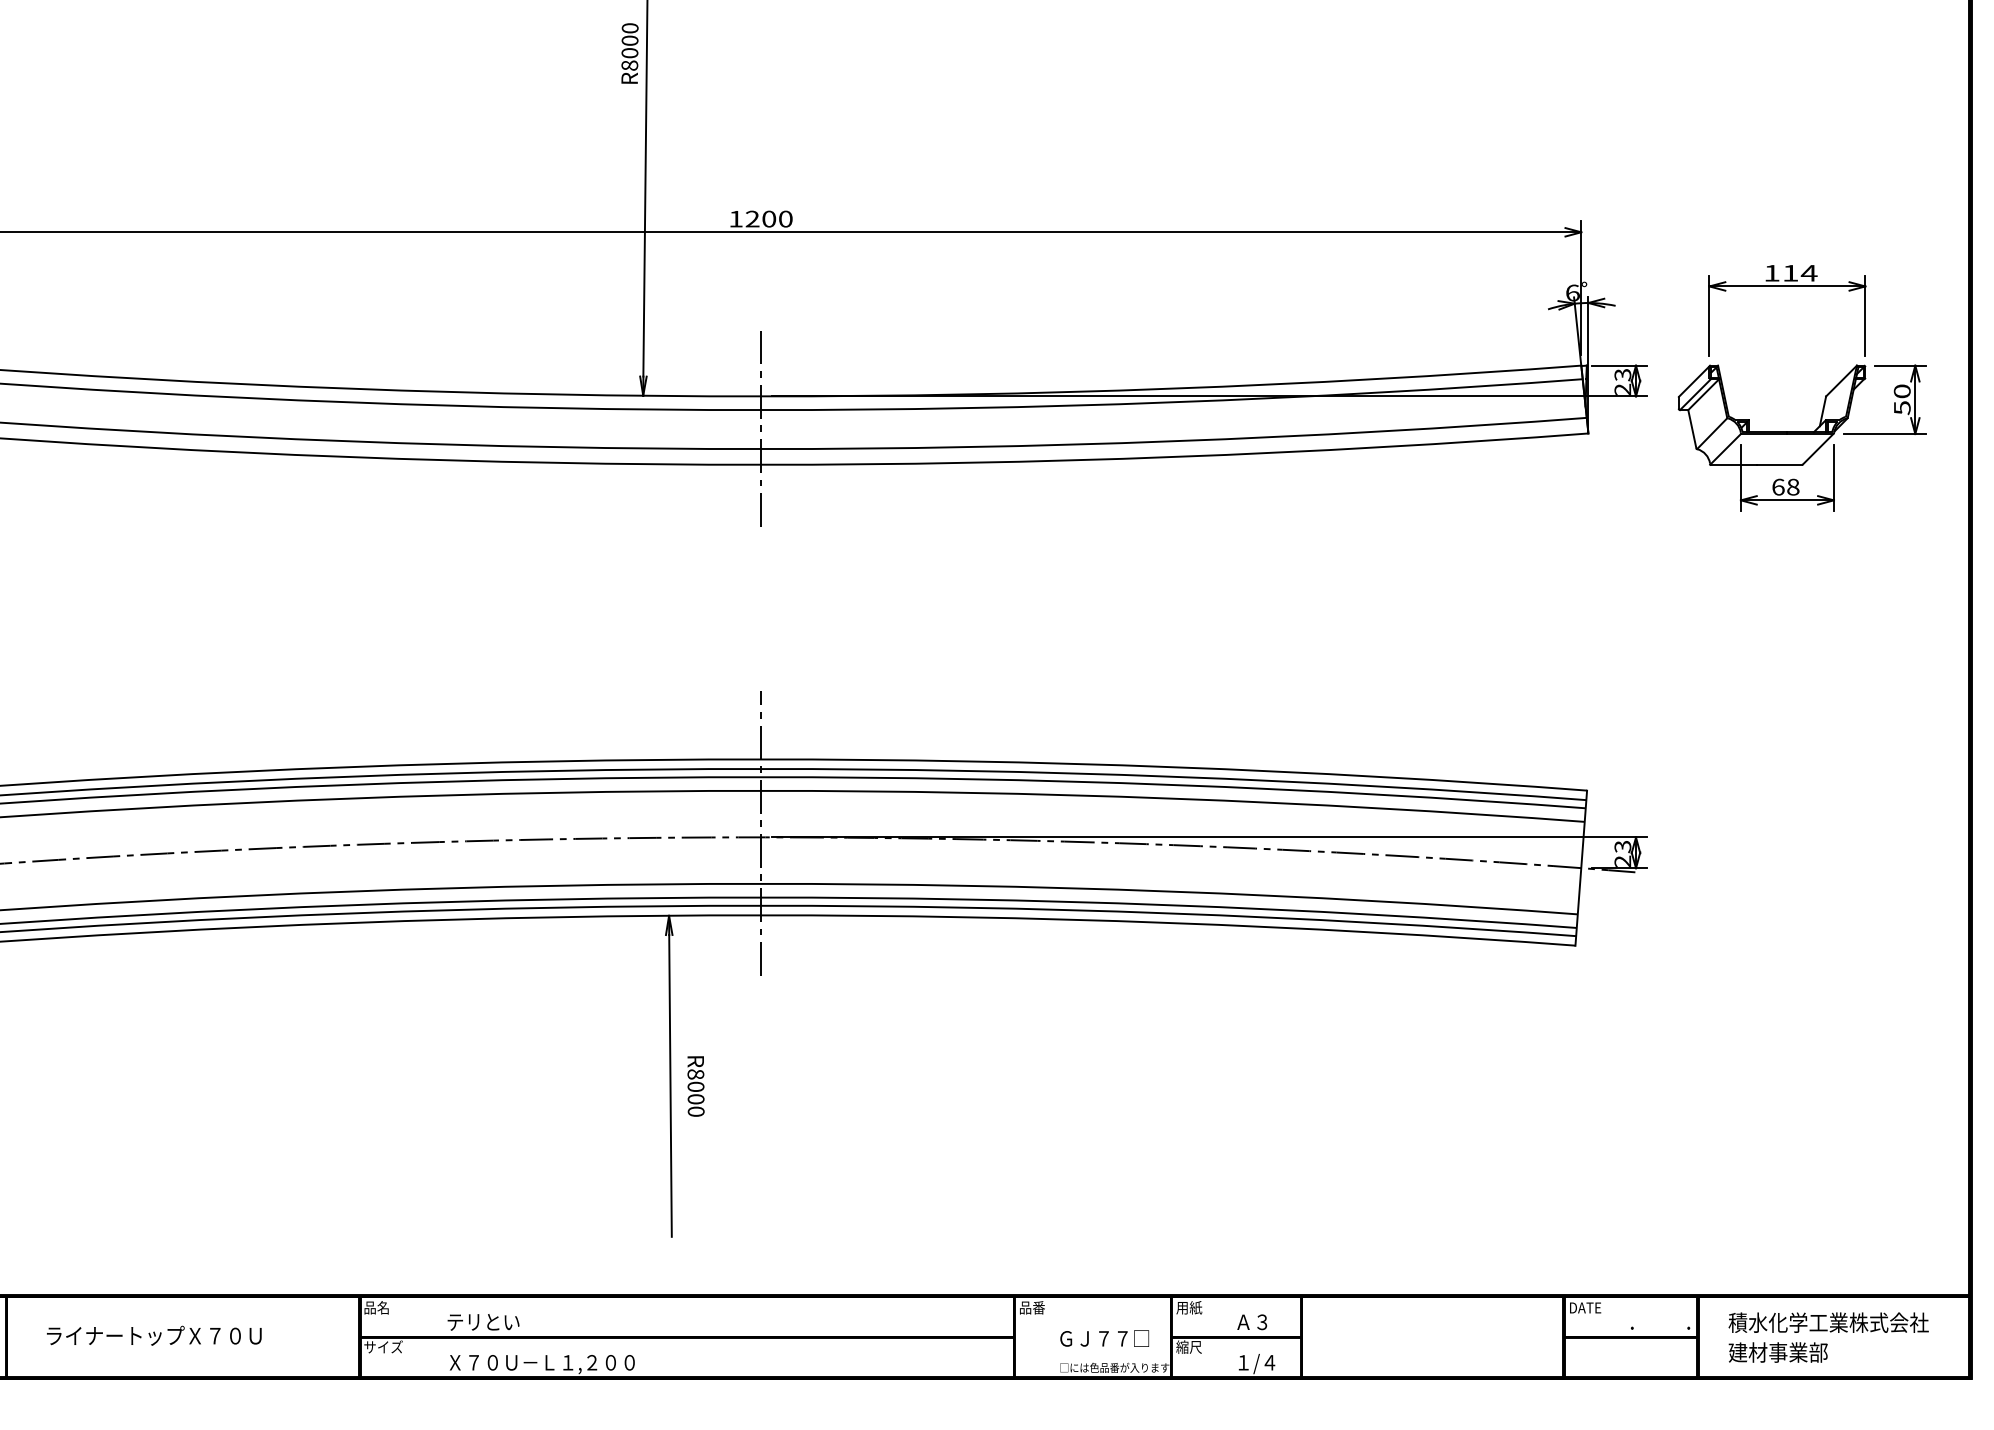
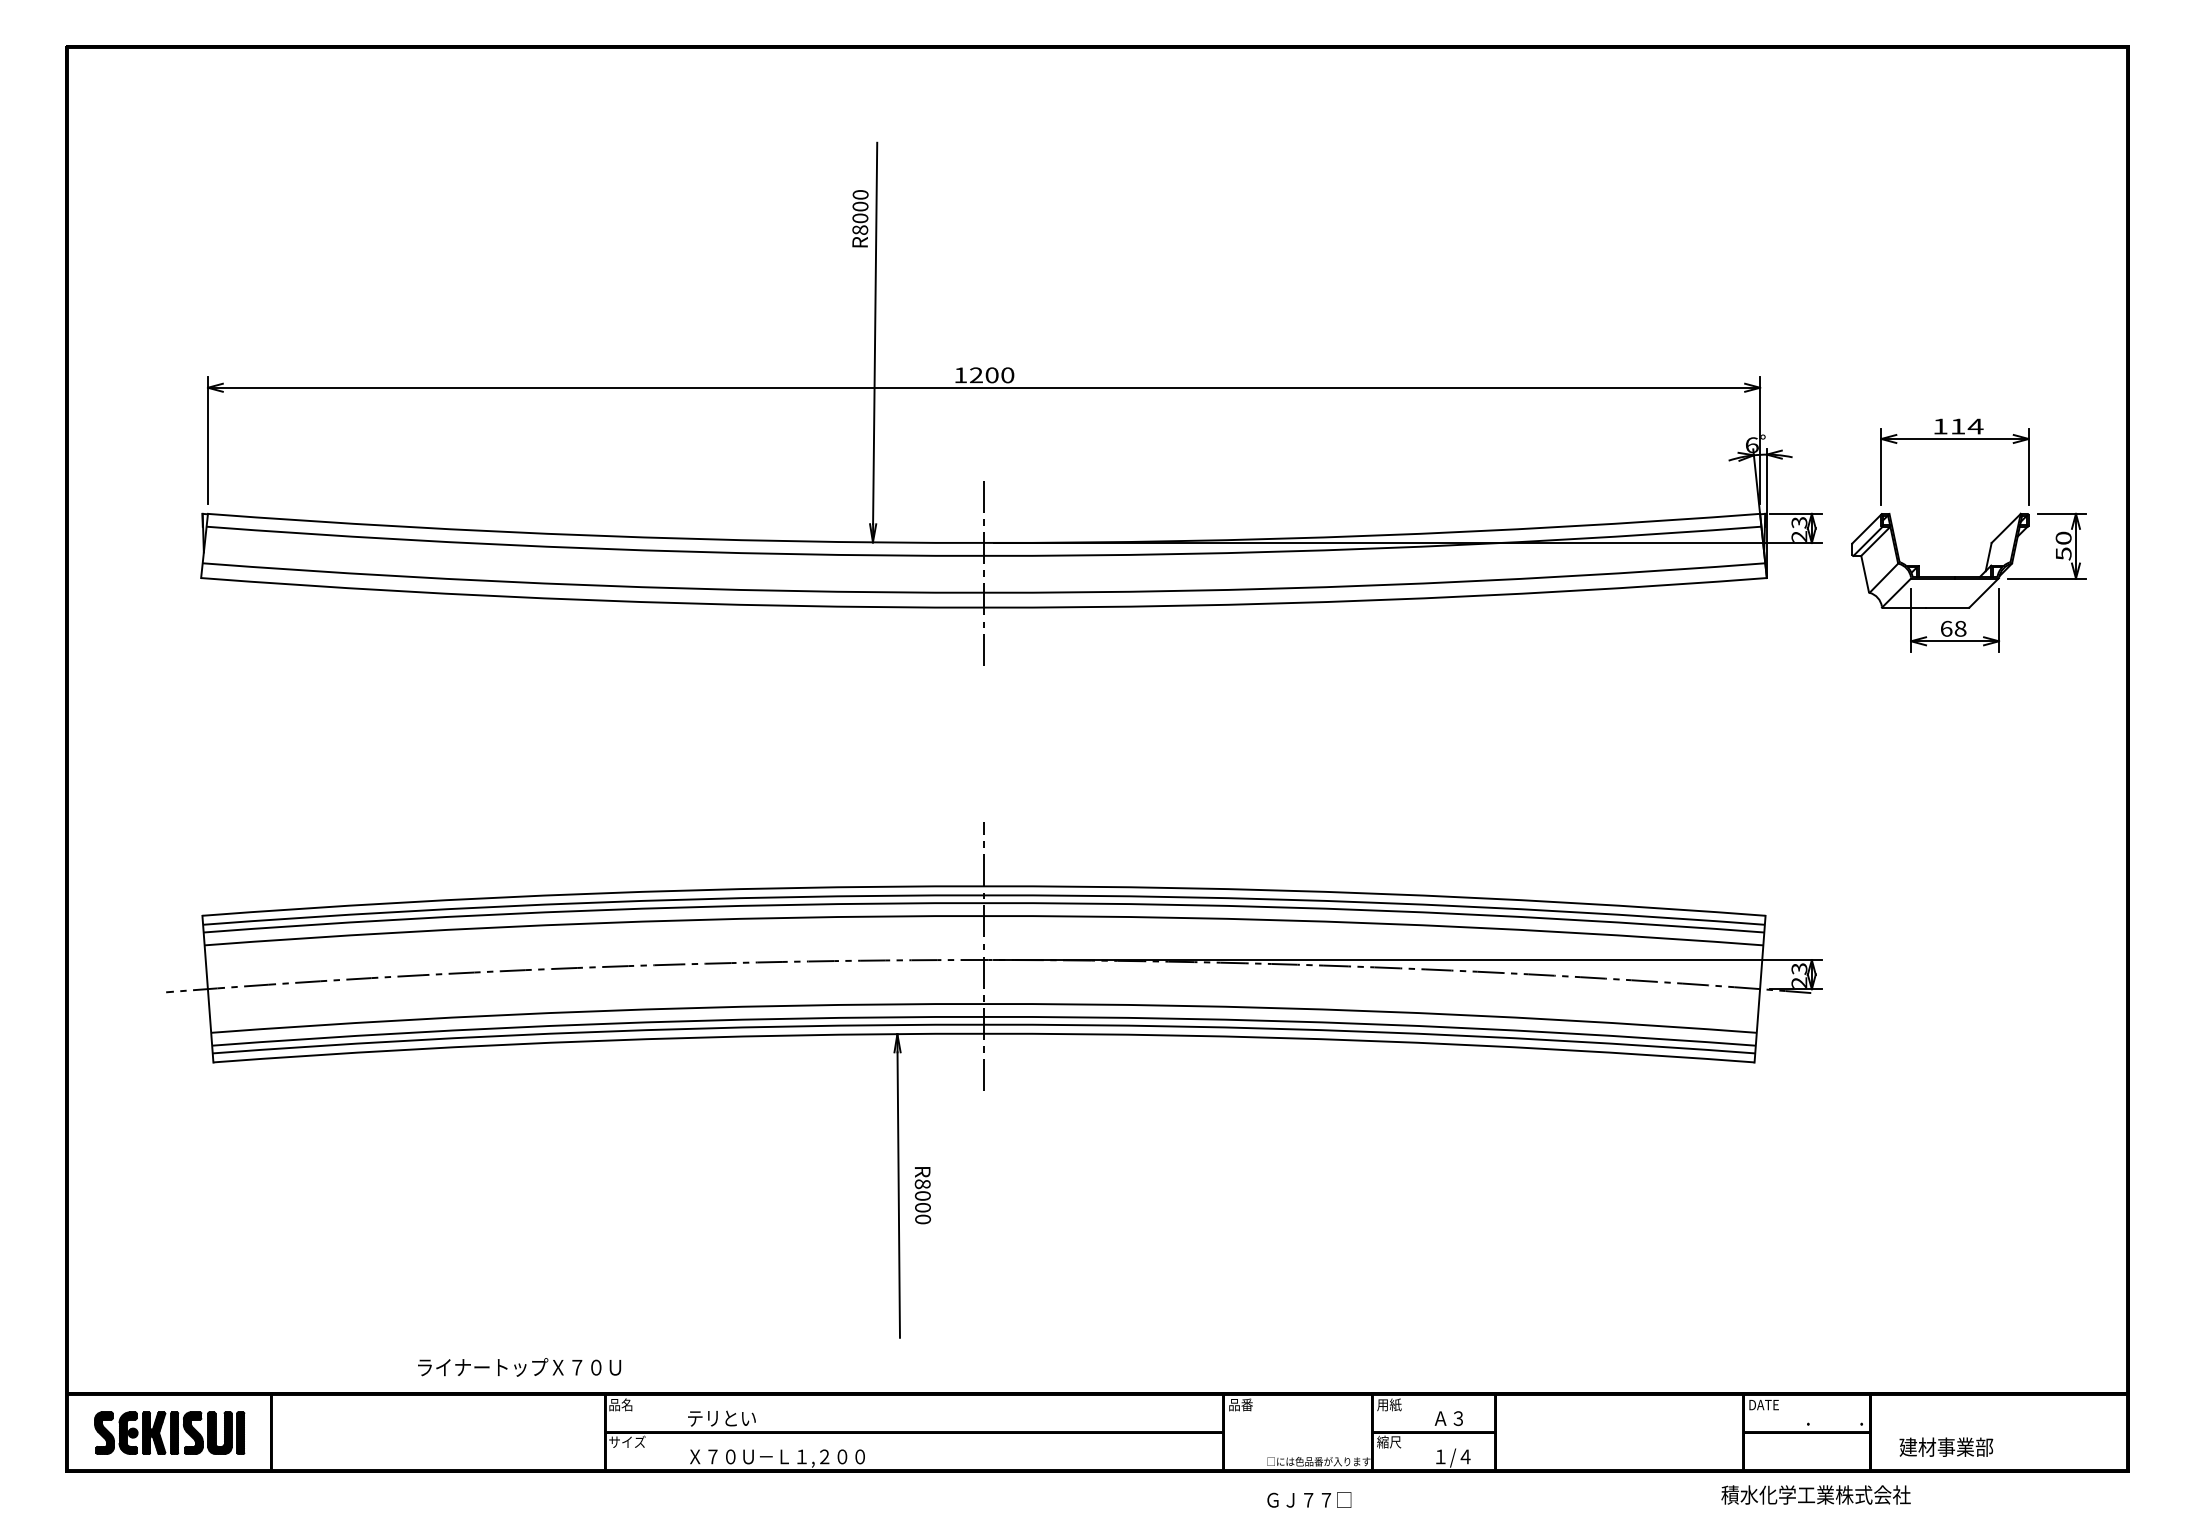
text: (1828, 1322) -> (1815, 1494), moved
text: (154, 1335) -> (519, 1367), moved
text: (1104, 1338) -> (1309, 1499), moved

